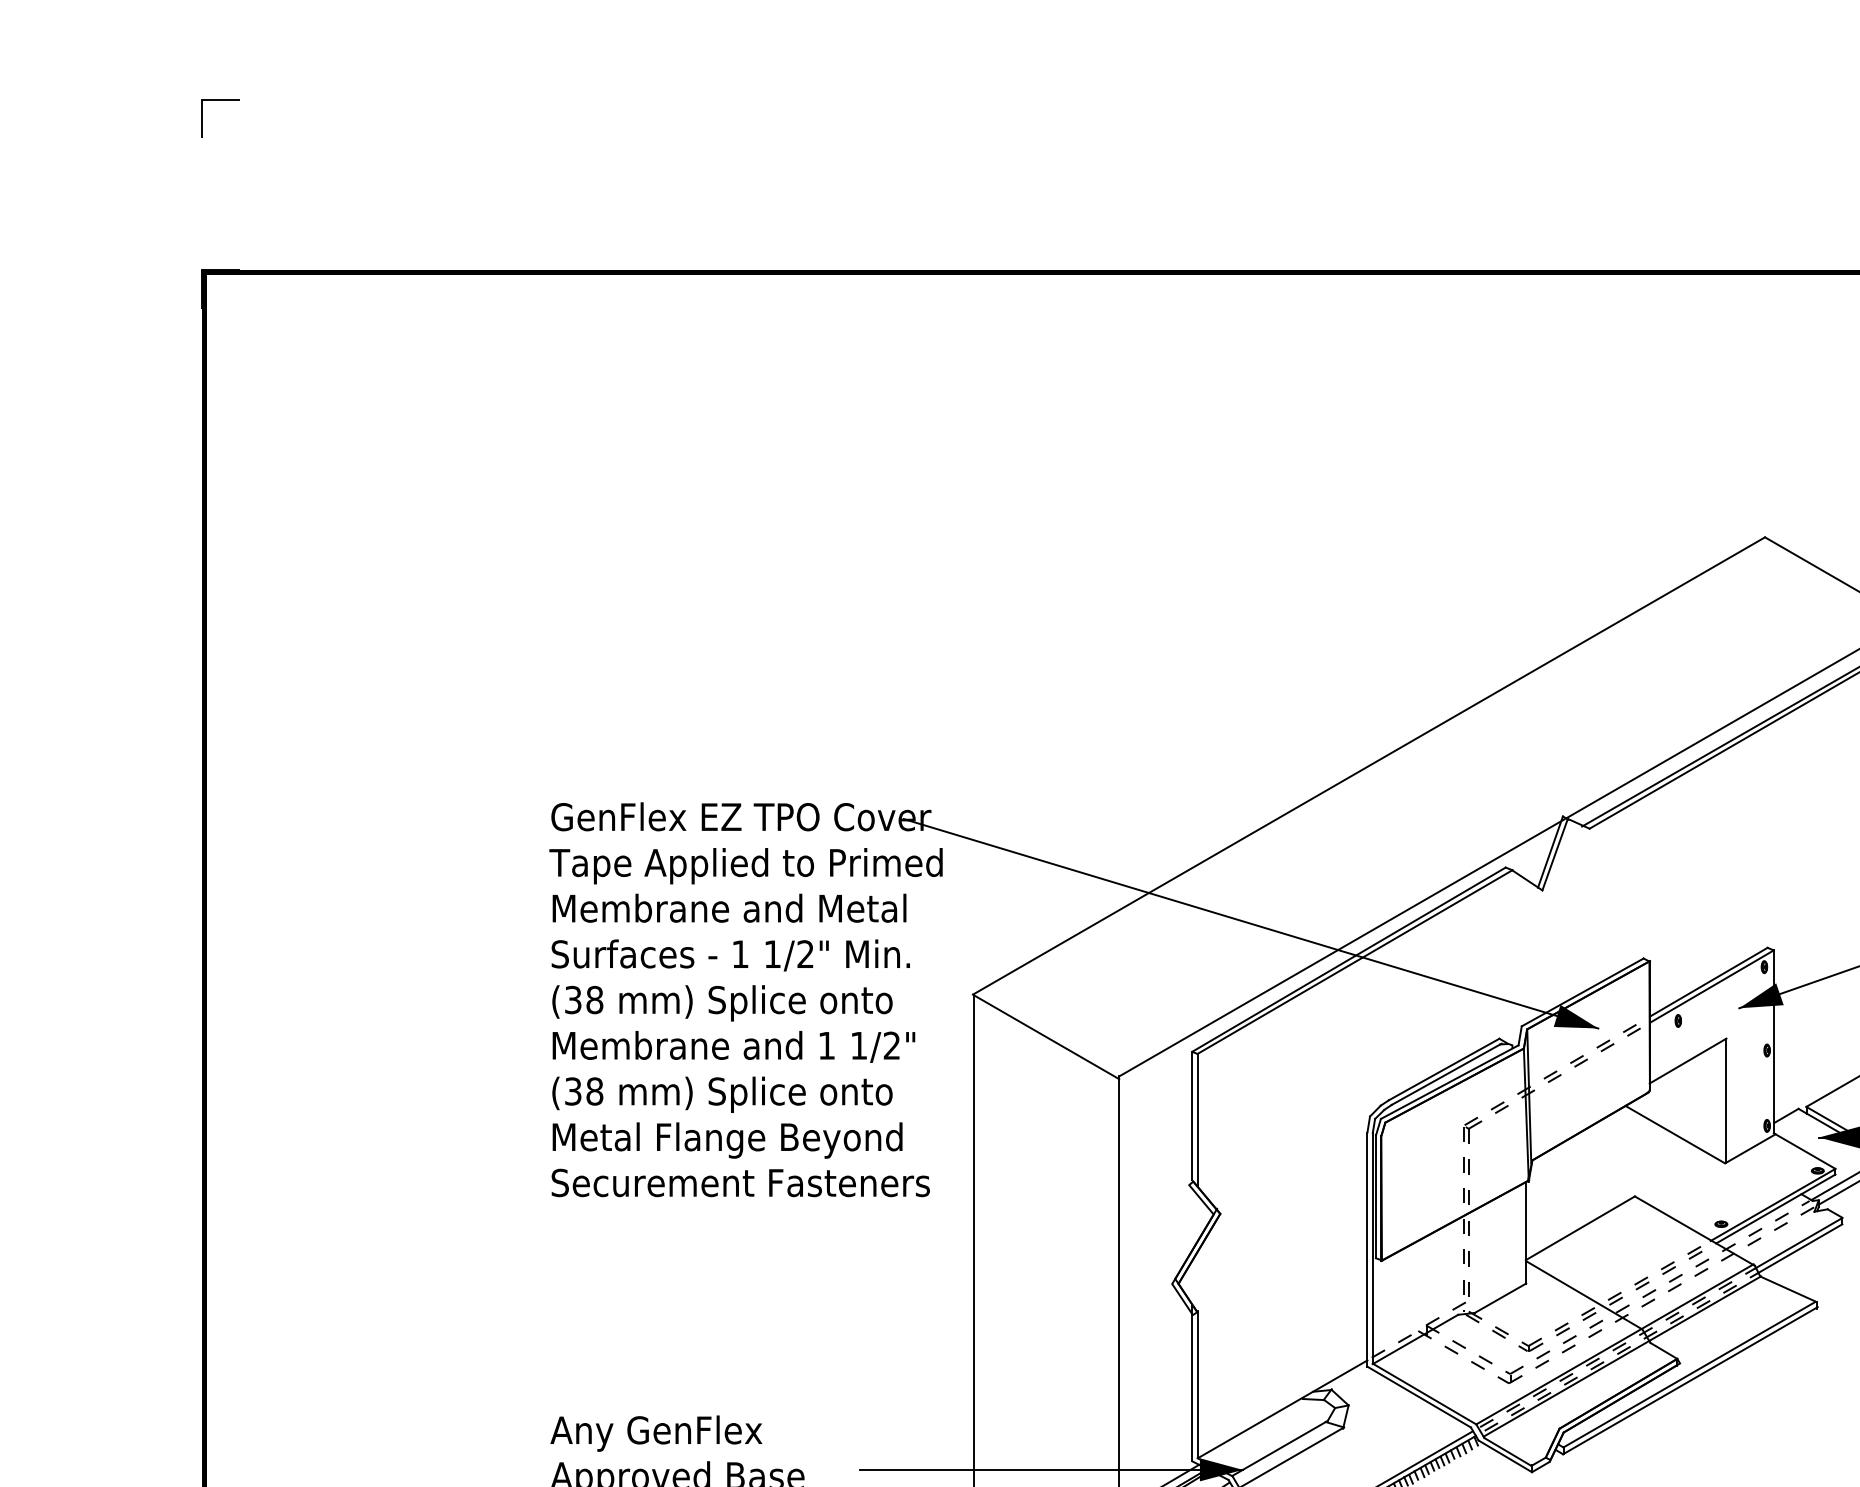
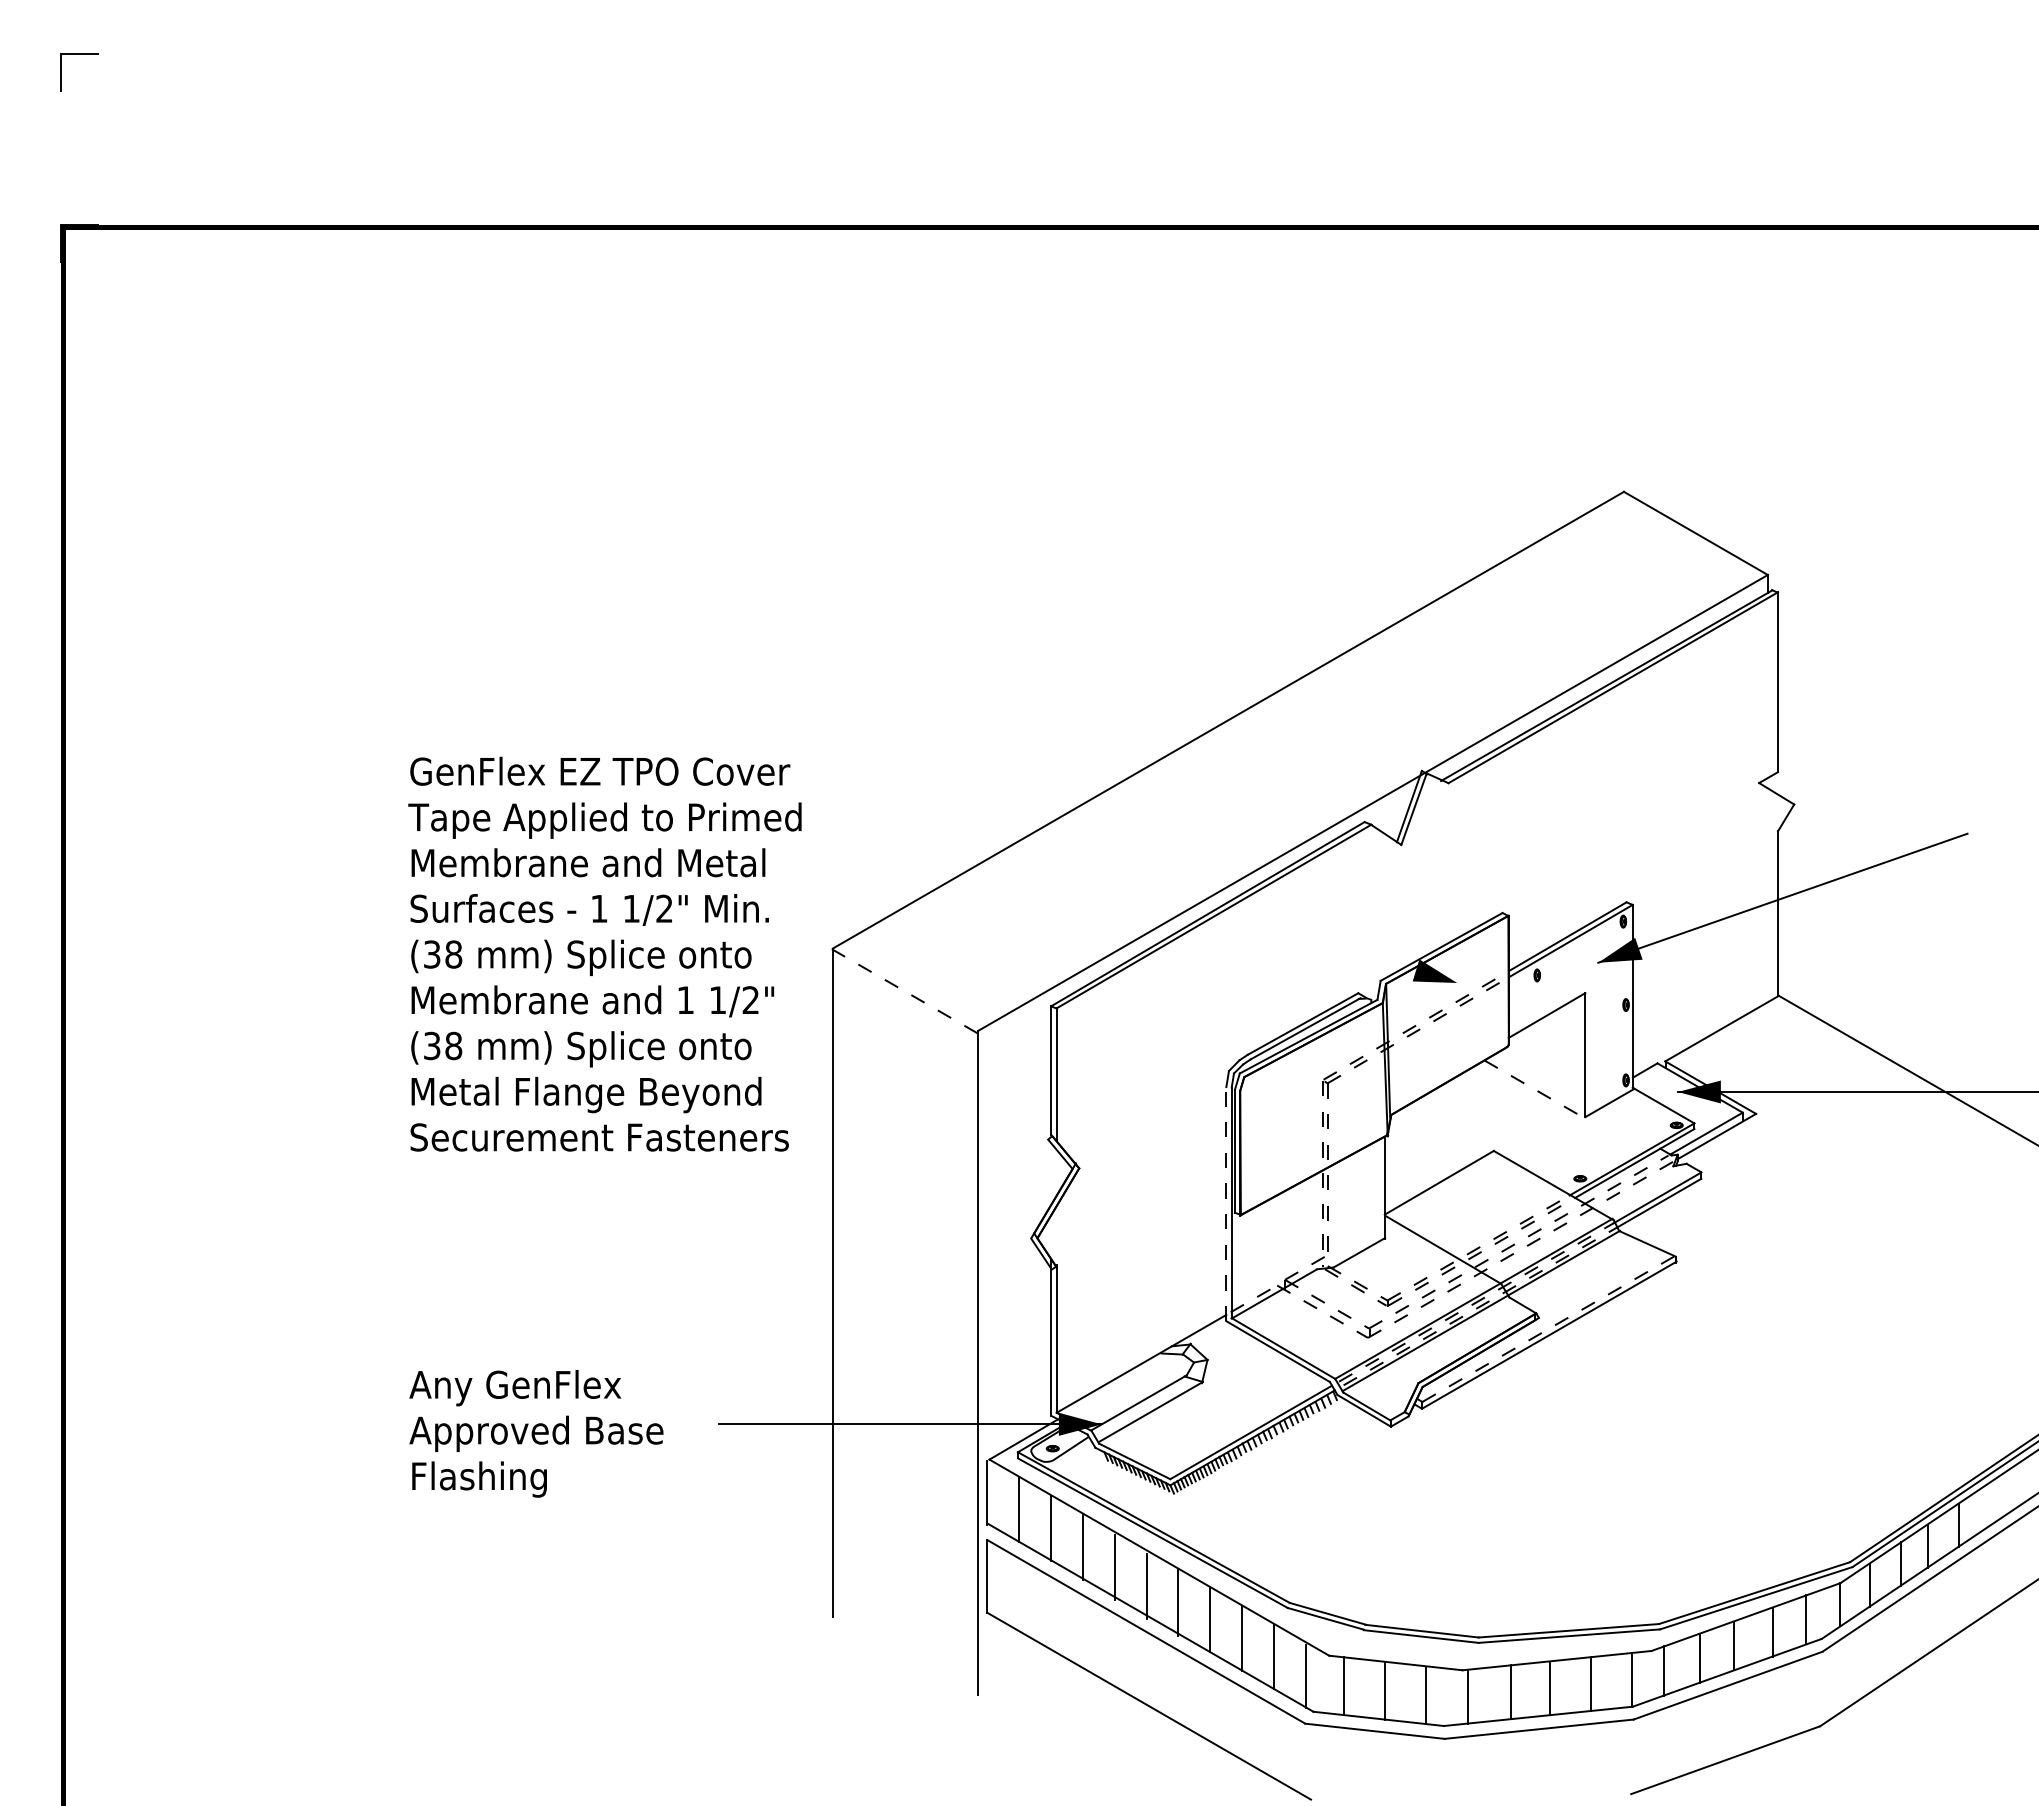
line: (1250, 924) -> (1109, 878), removed
line: (1046, 1037) -> (905, 991), solid -> dashed
line: (1675, 1135) -> (1534, 1089), solid -> dashed
line: (1367, 1249) -> (1226, 1203), solid -> dashed
line: (1689, 1374) -> (1548, 1328), solid -> dashed

